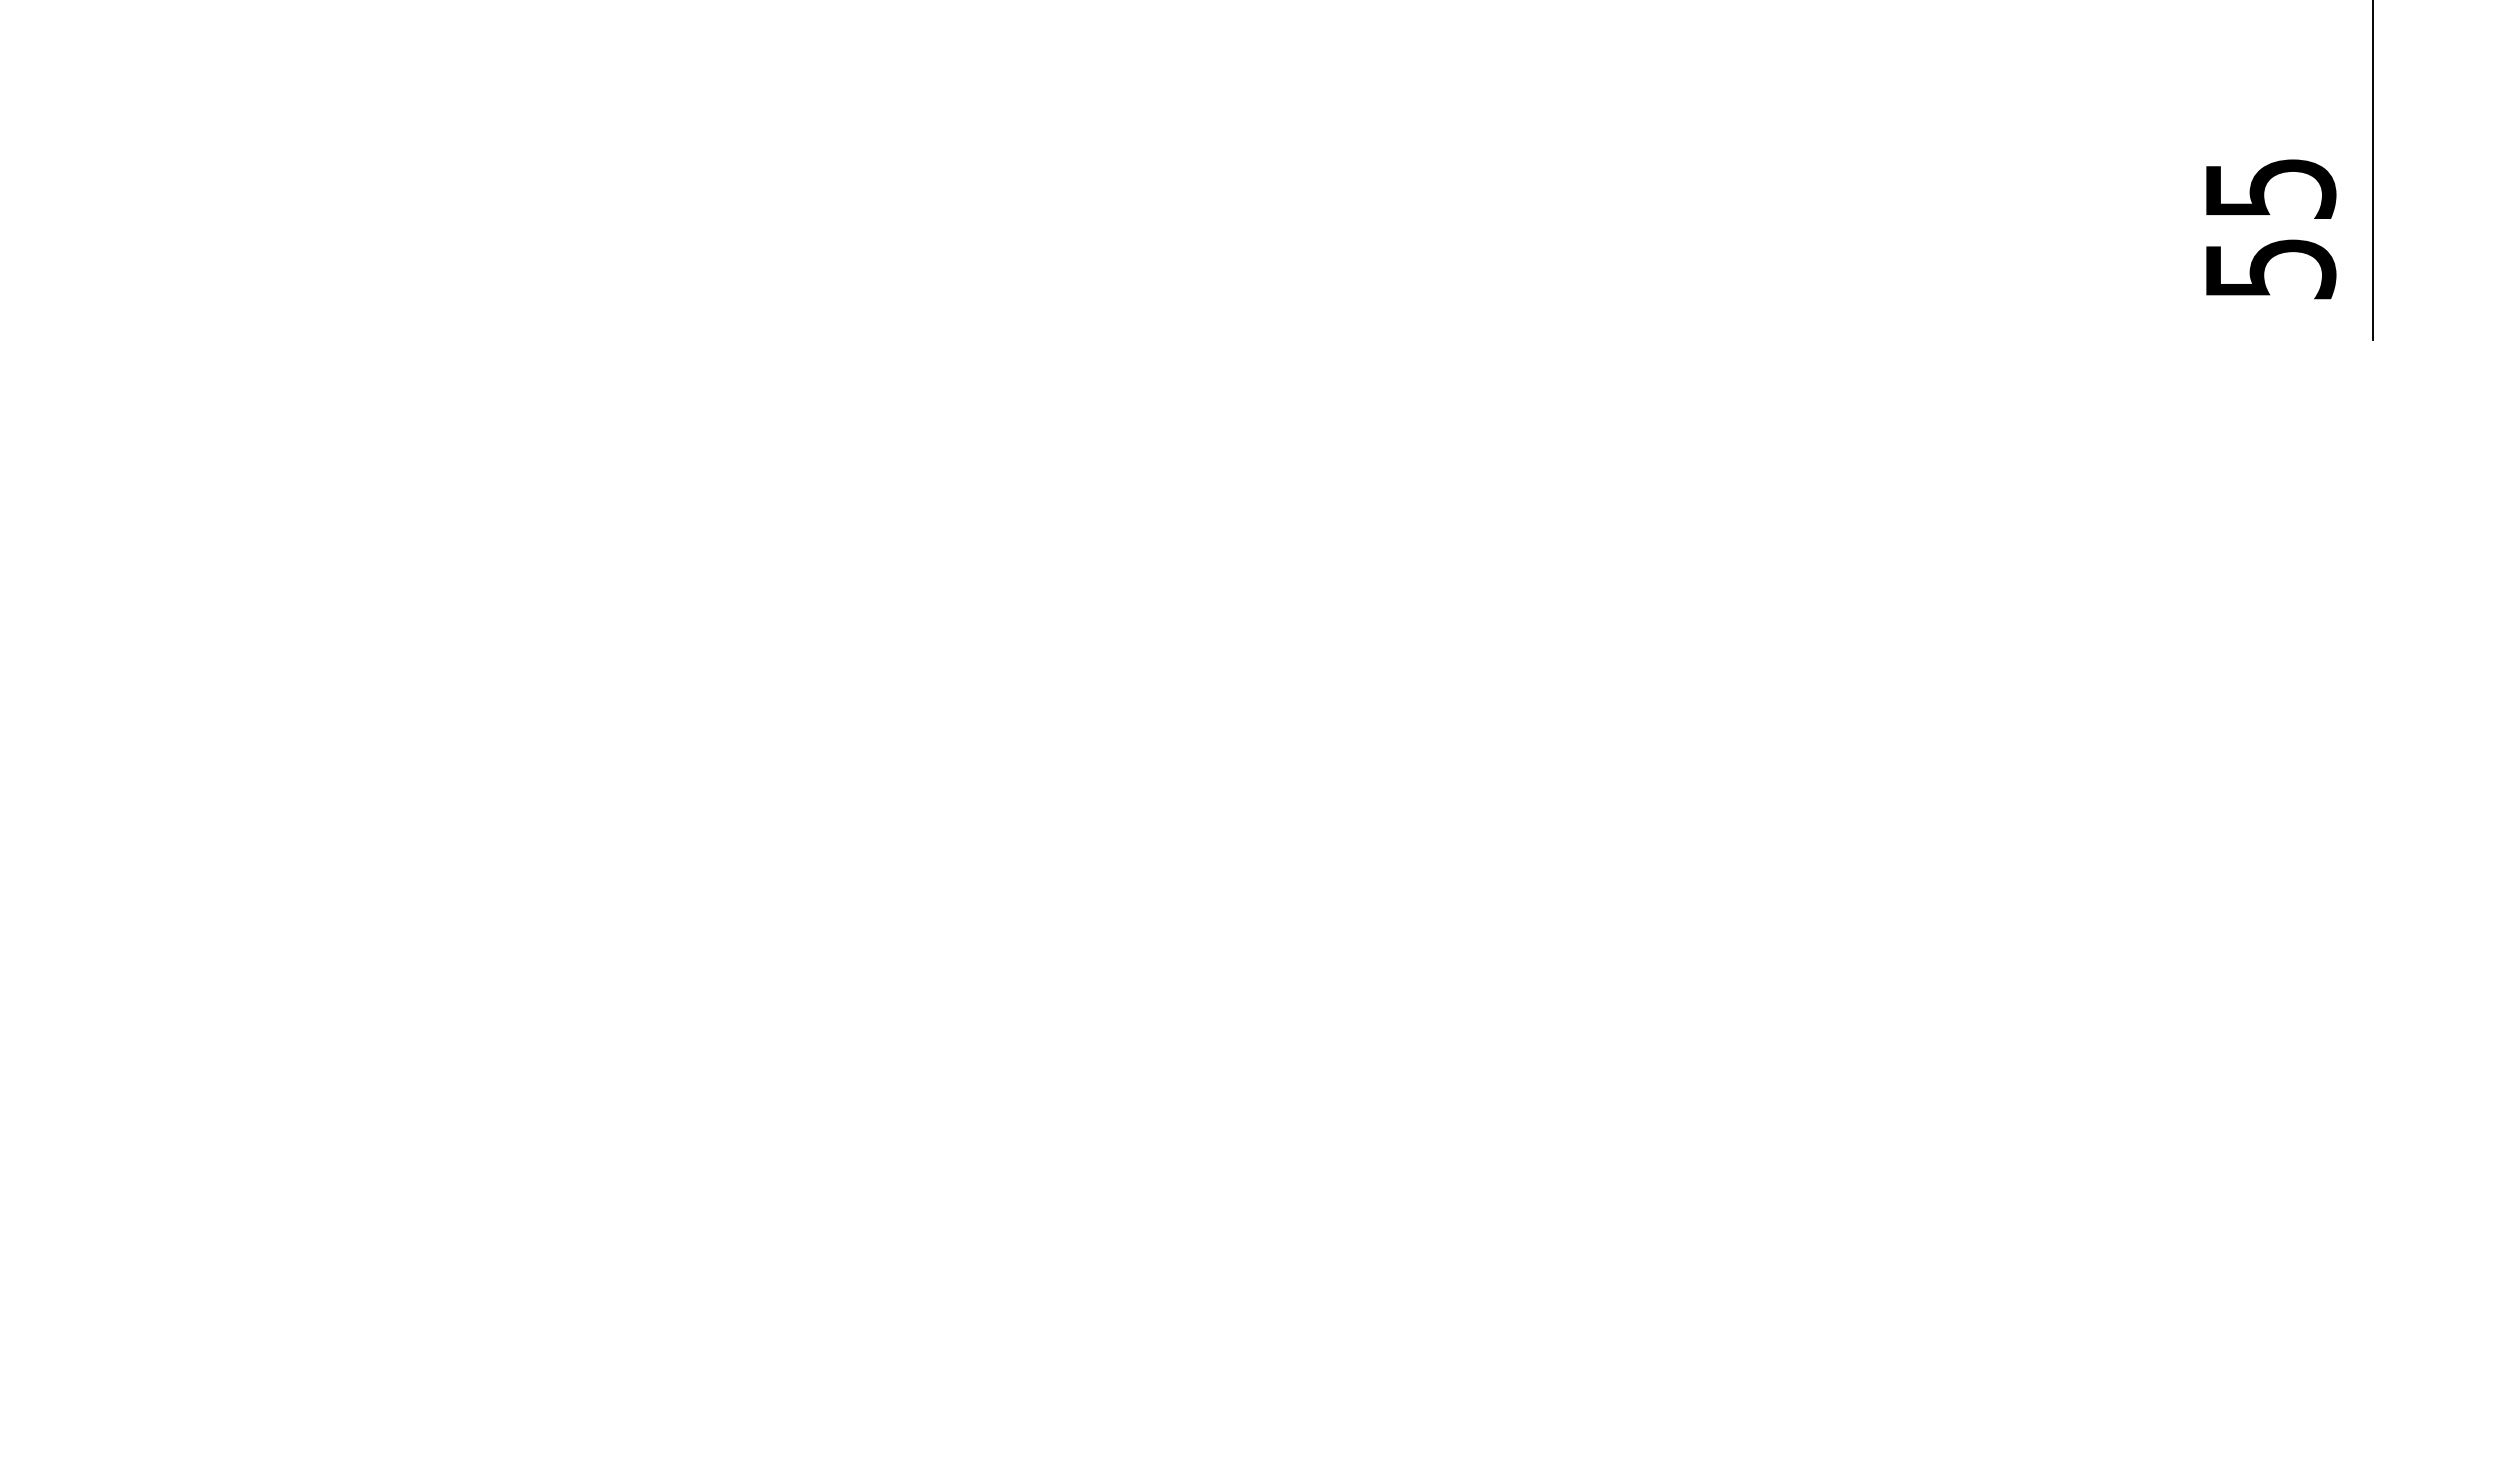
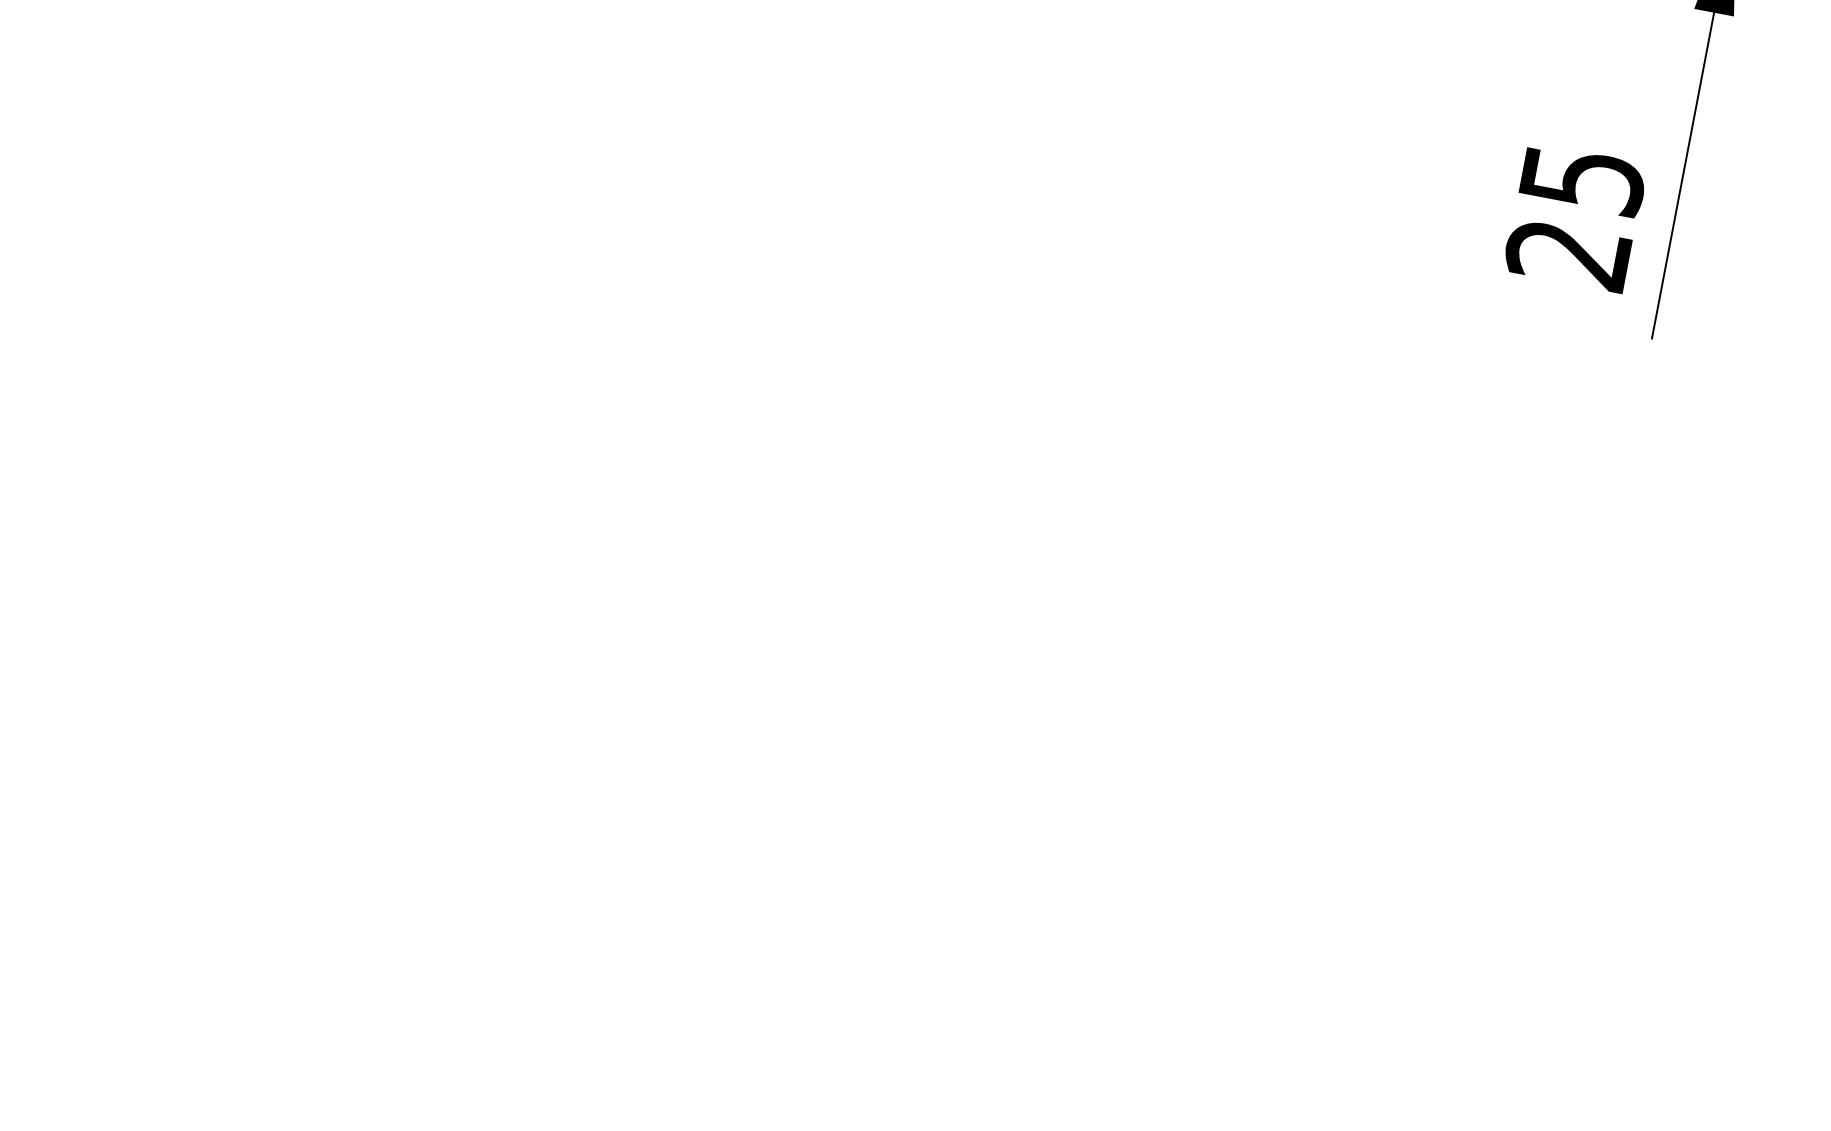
text: (2270, 269) -> (1568, 254), 55 -> 25

